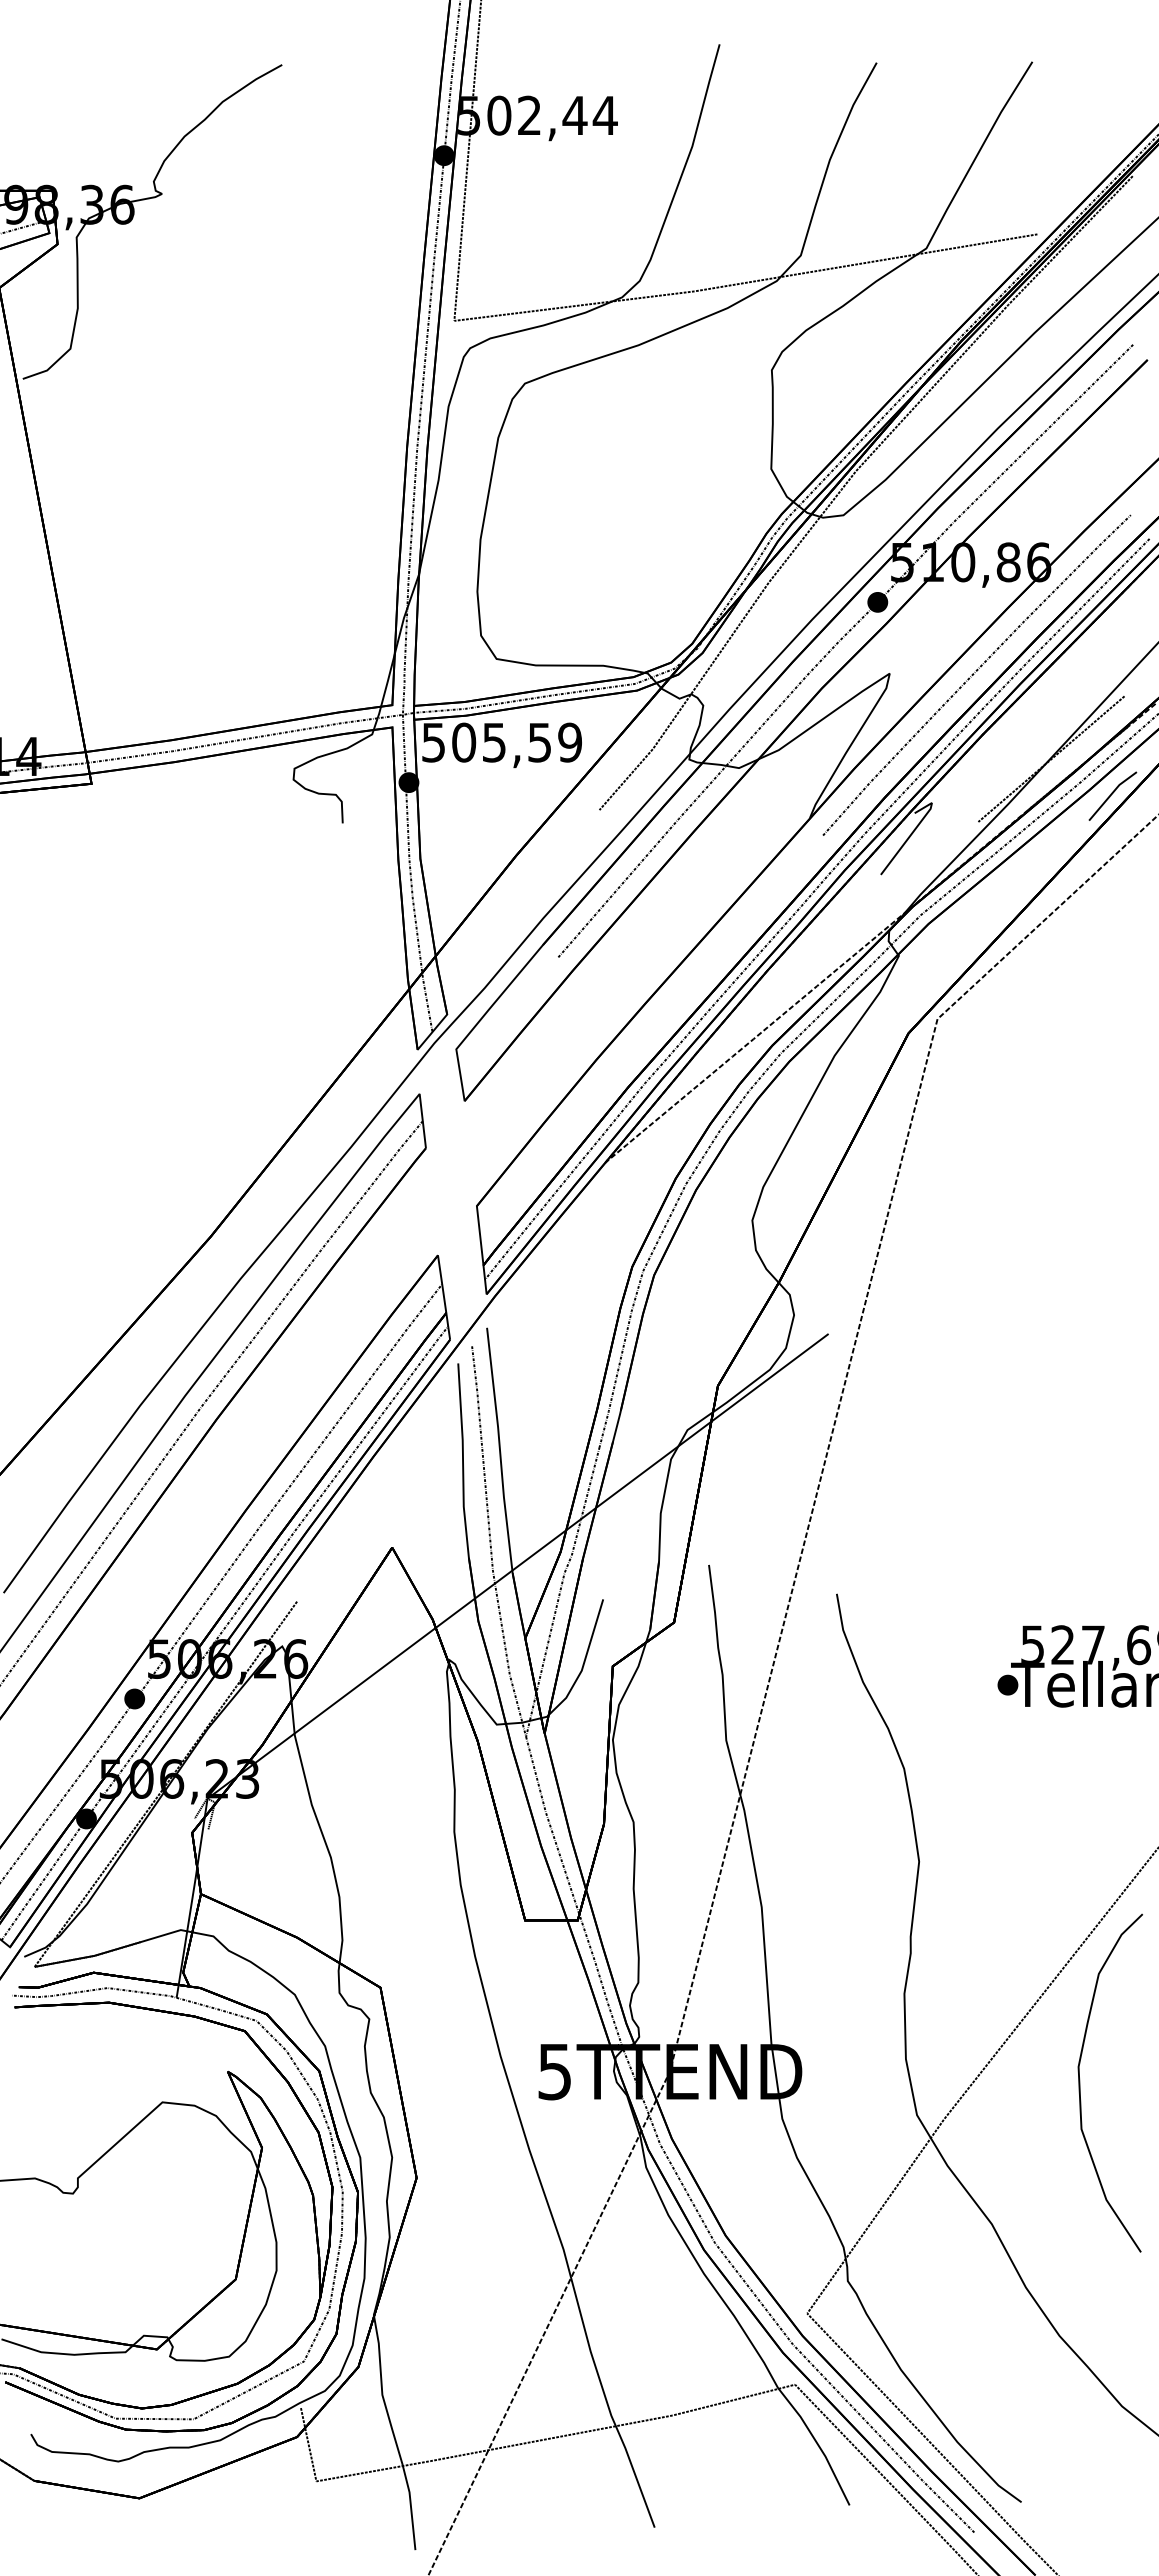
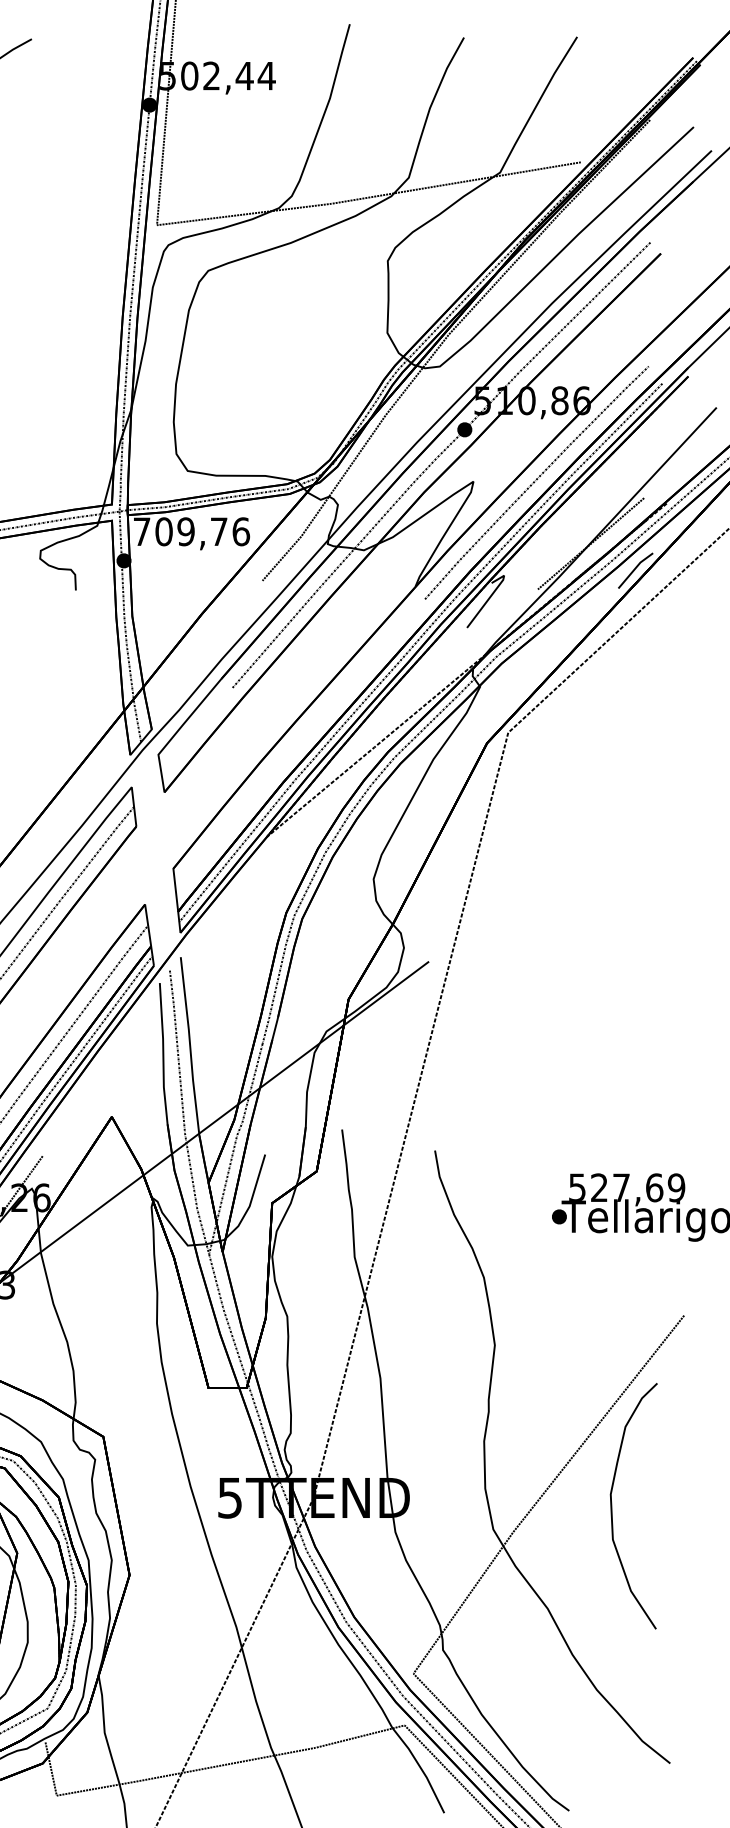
text: (502, 742) -> (192, 531), 505,59 -> 709,76

